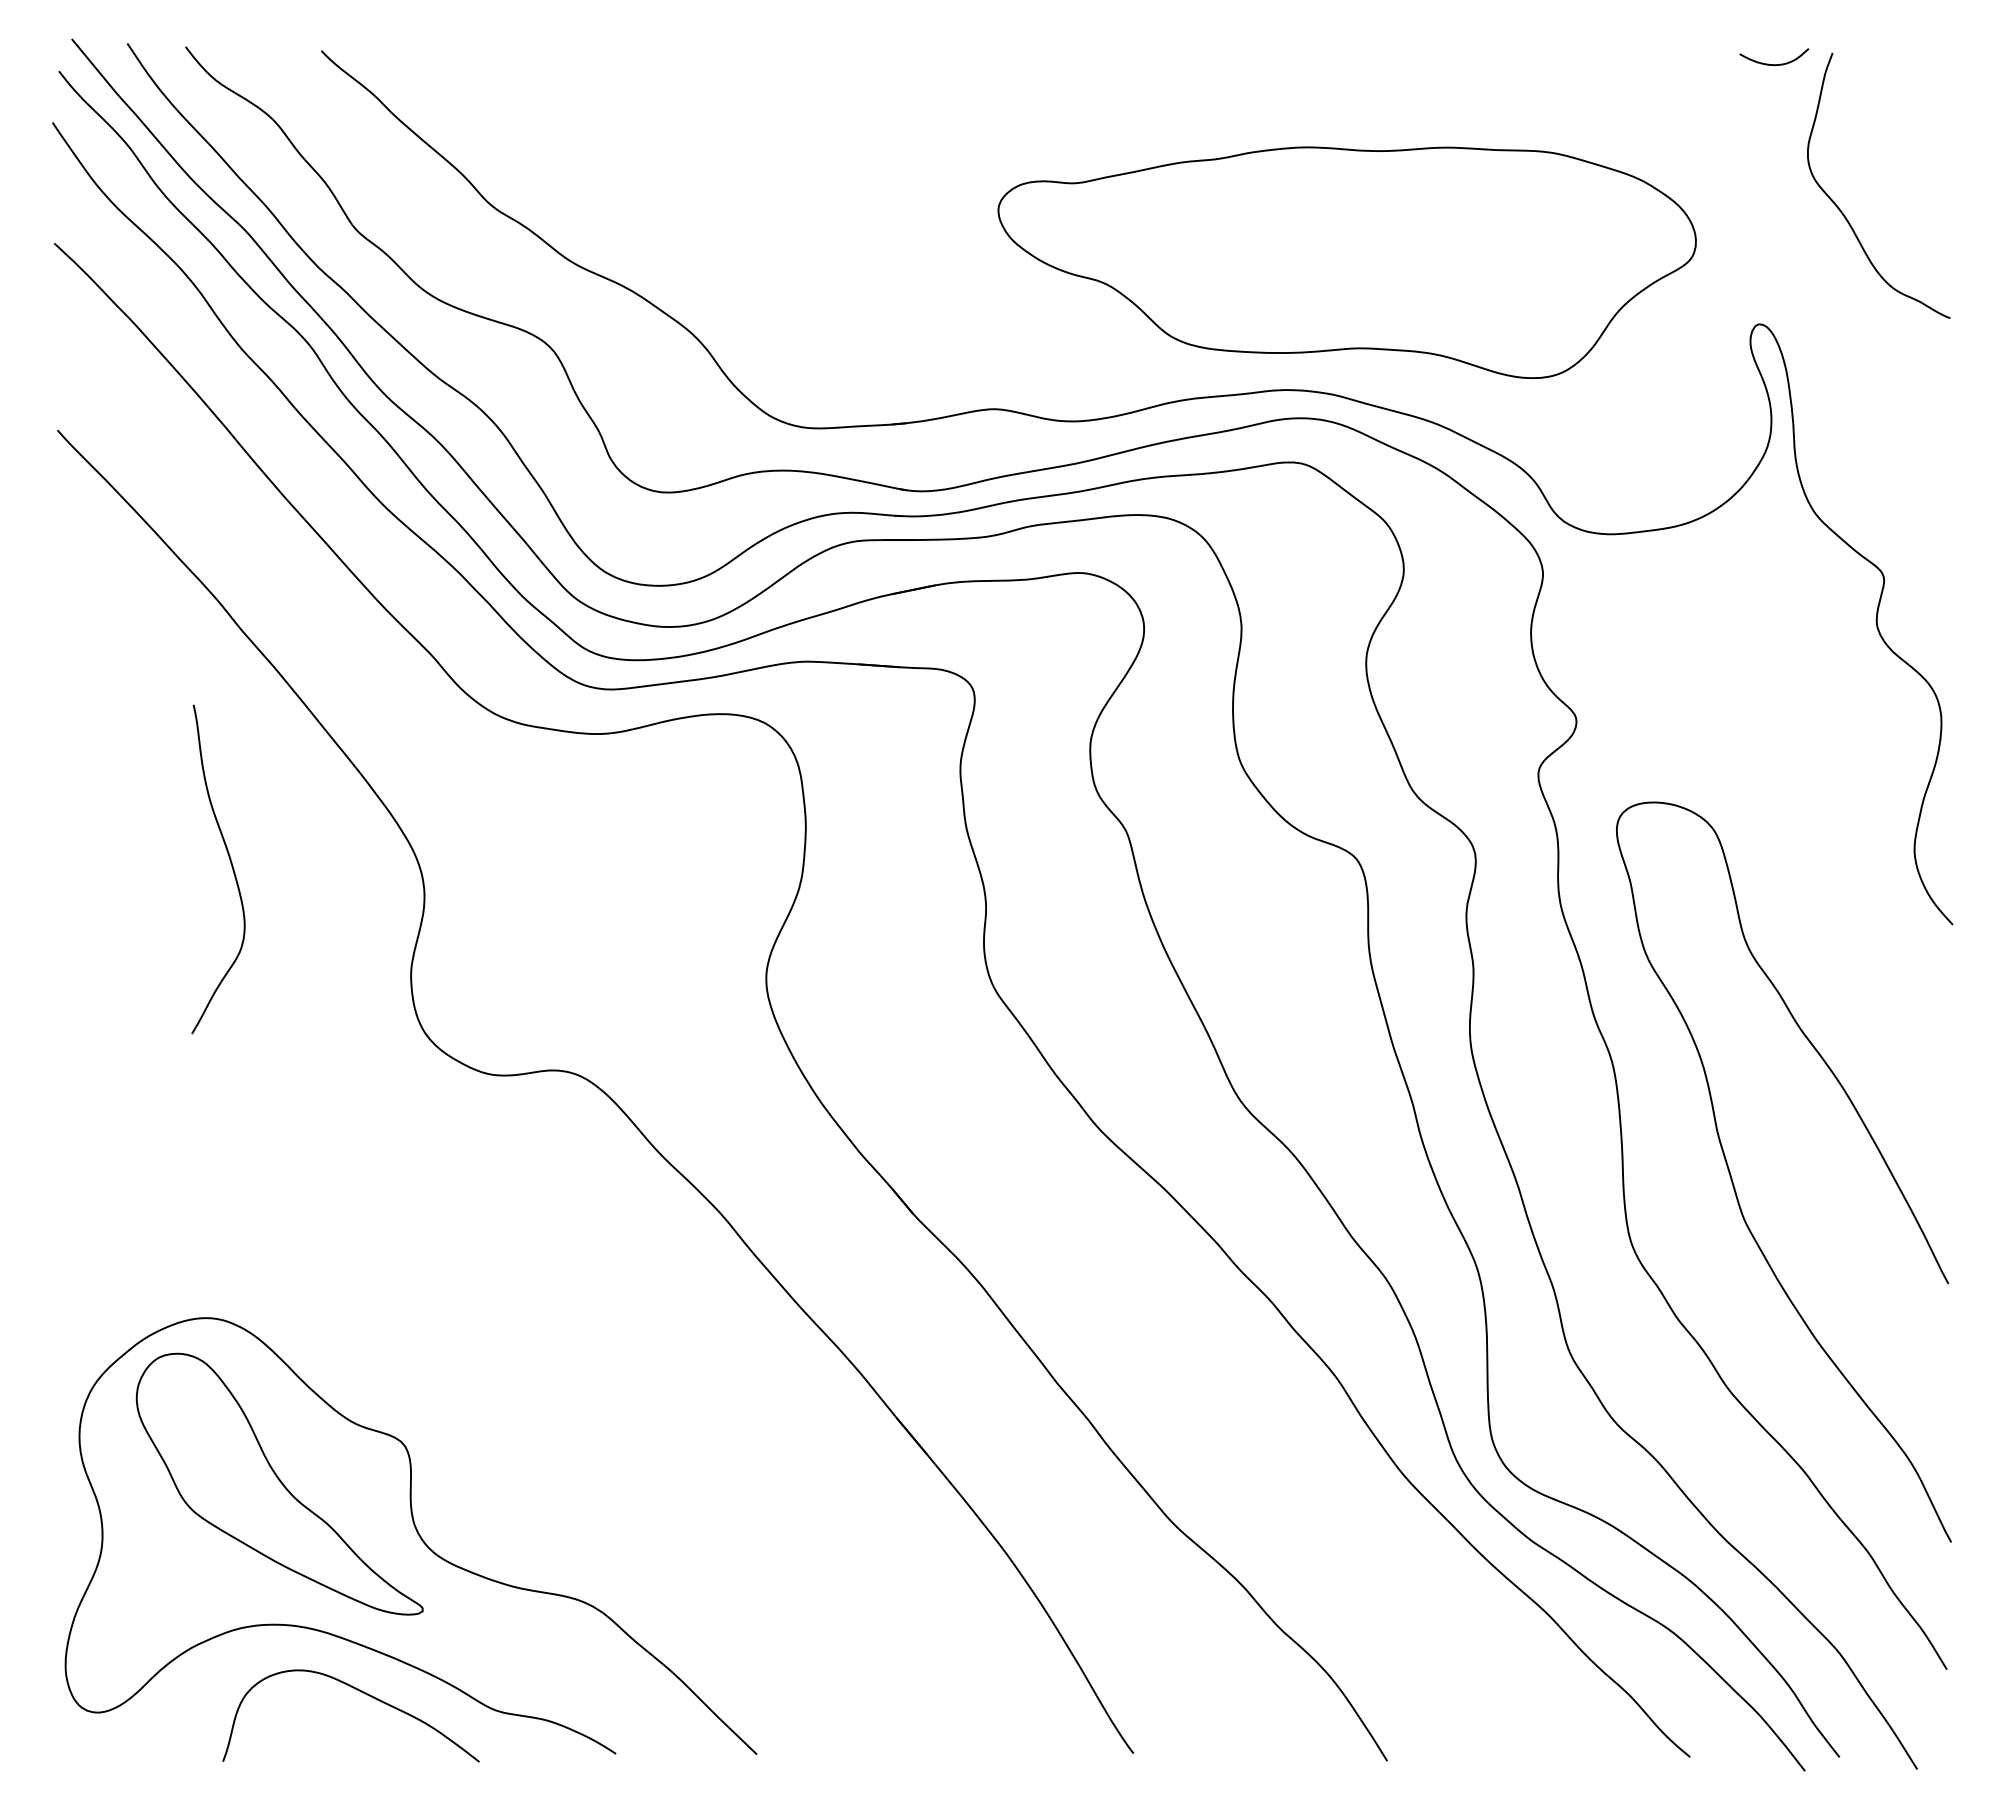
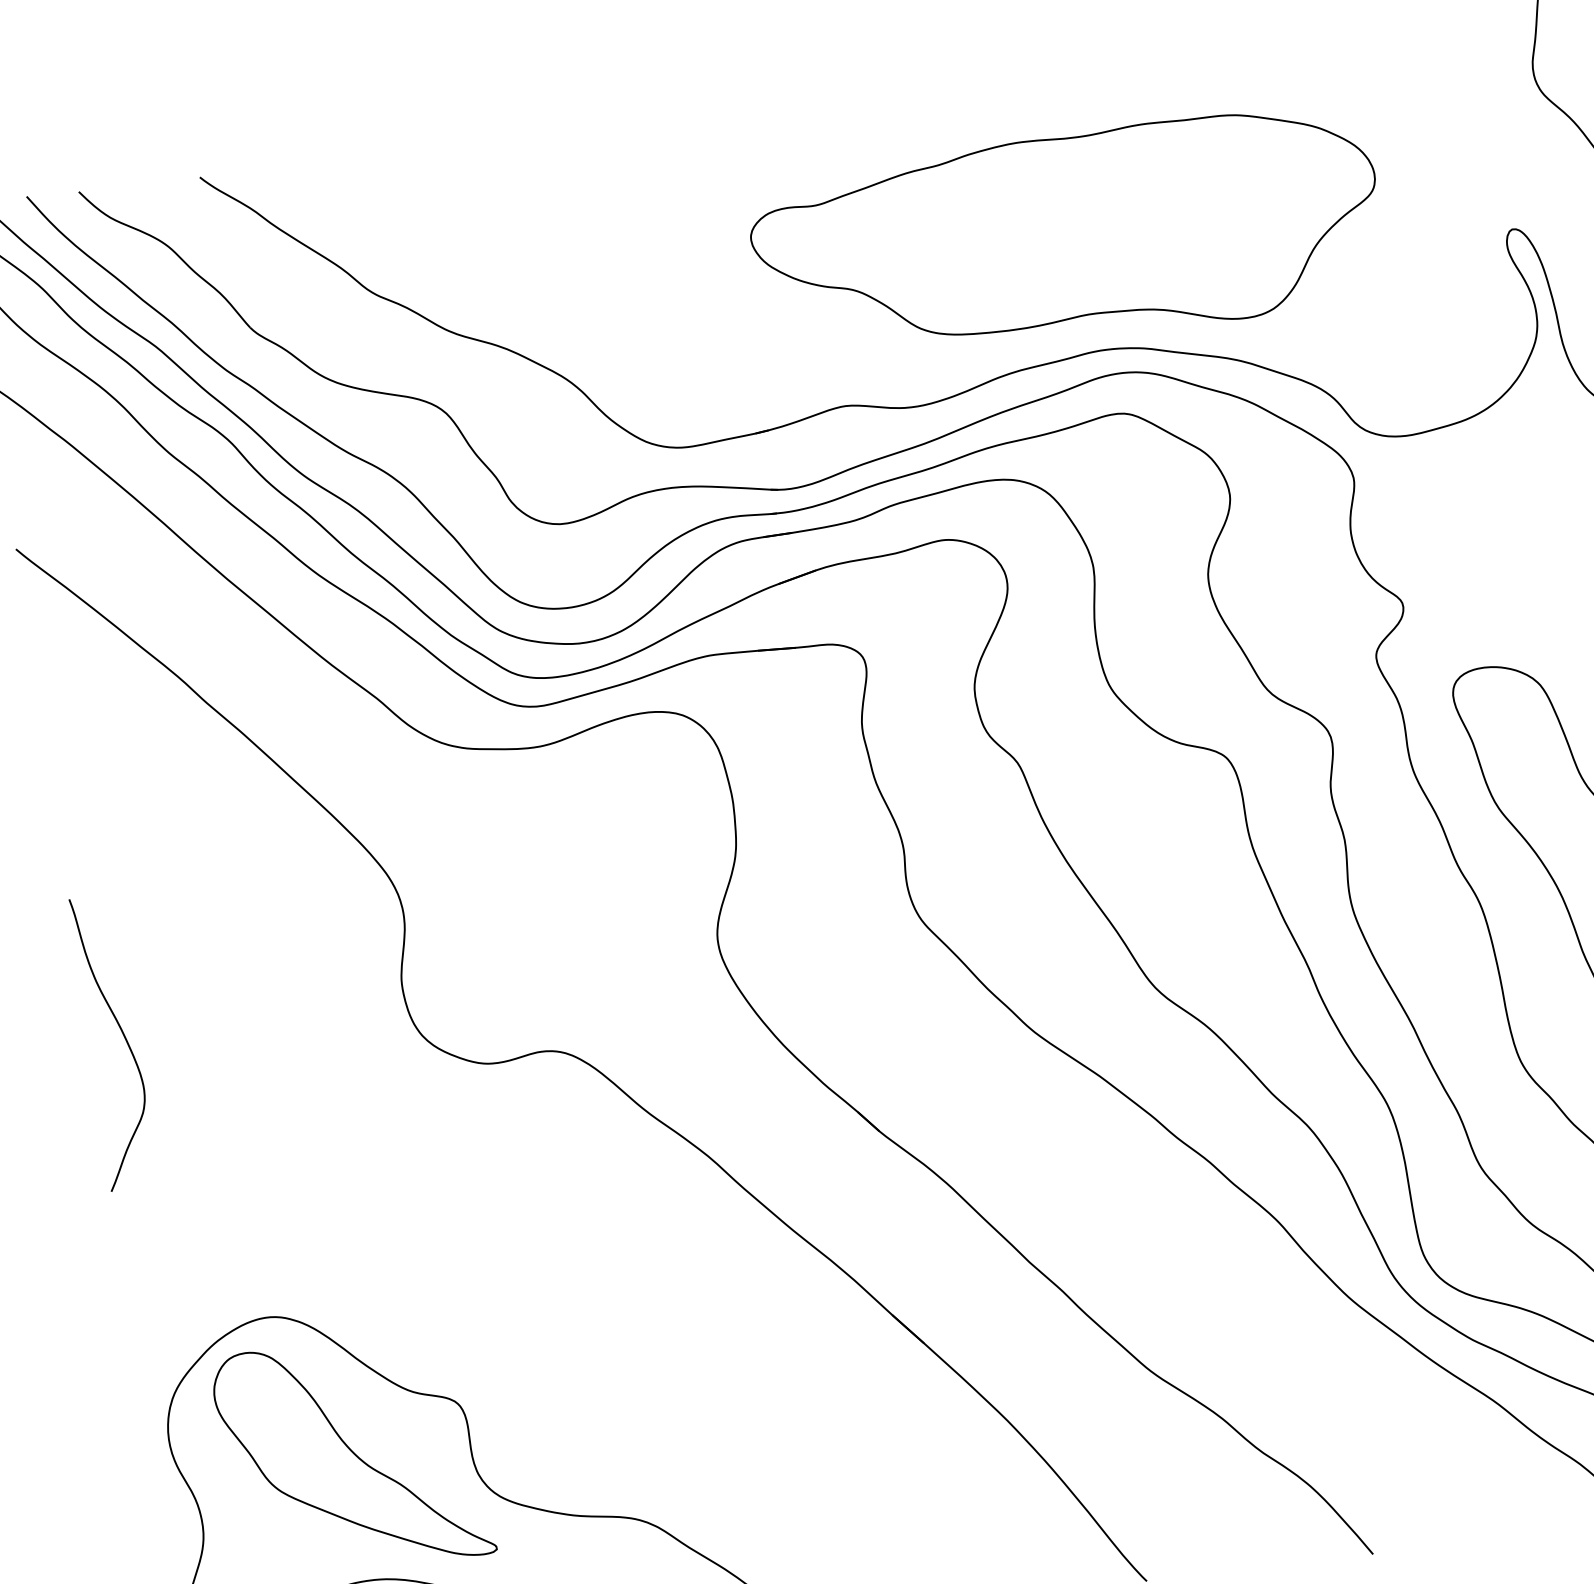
part: (1346, 262) -> (1067, 239), moved
curve: (231, 867) -> (124, 1038), moved

